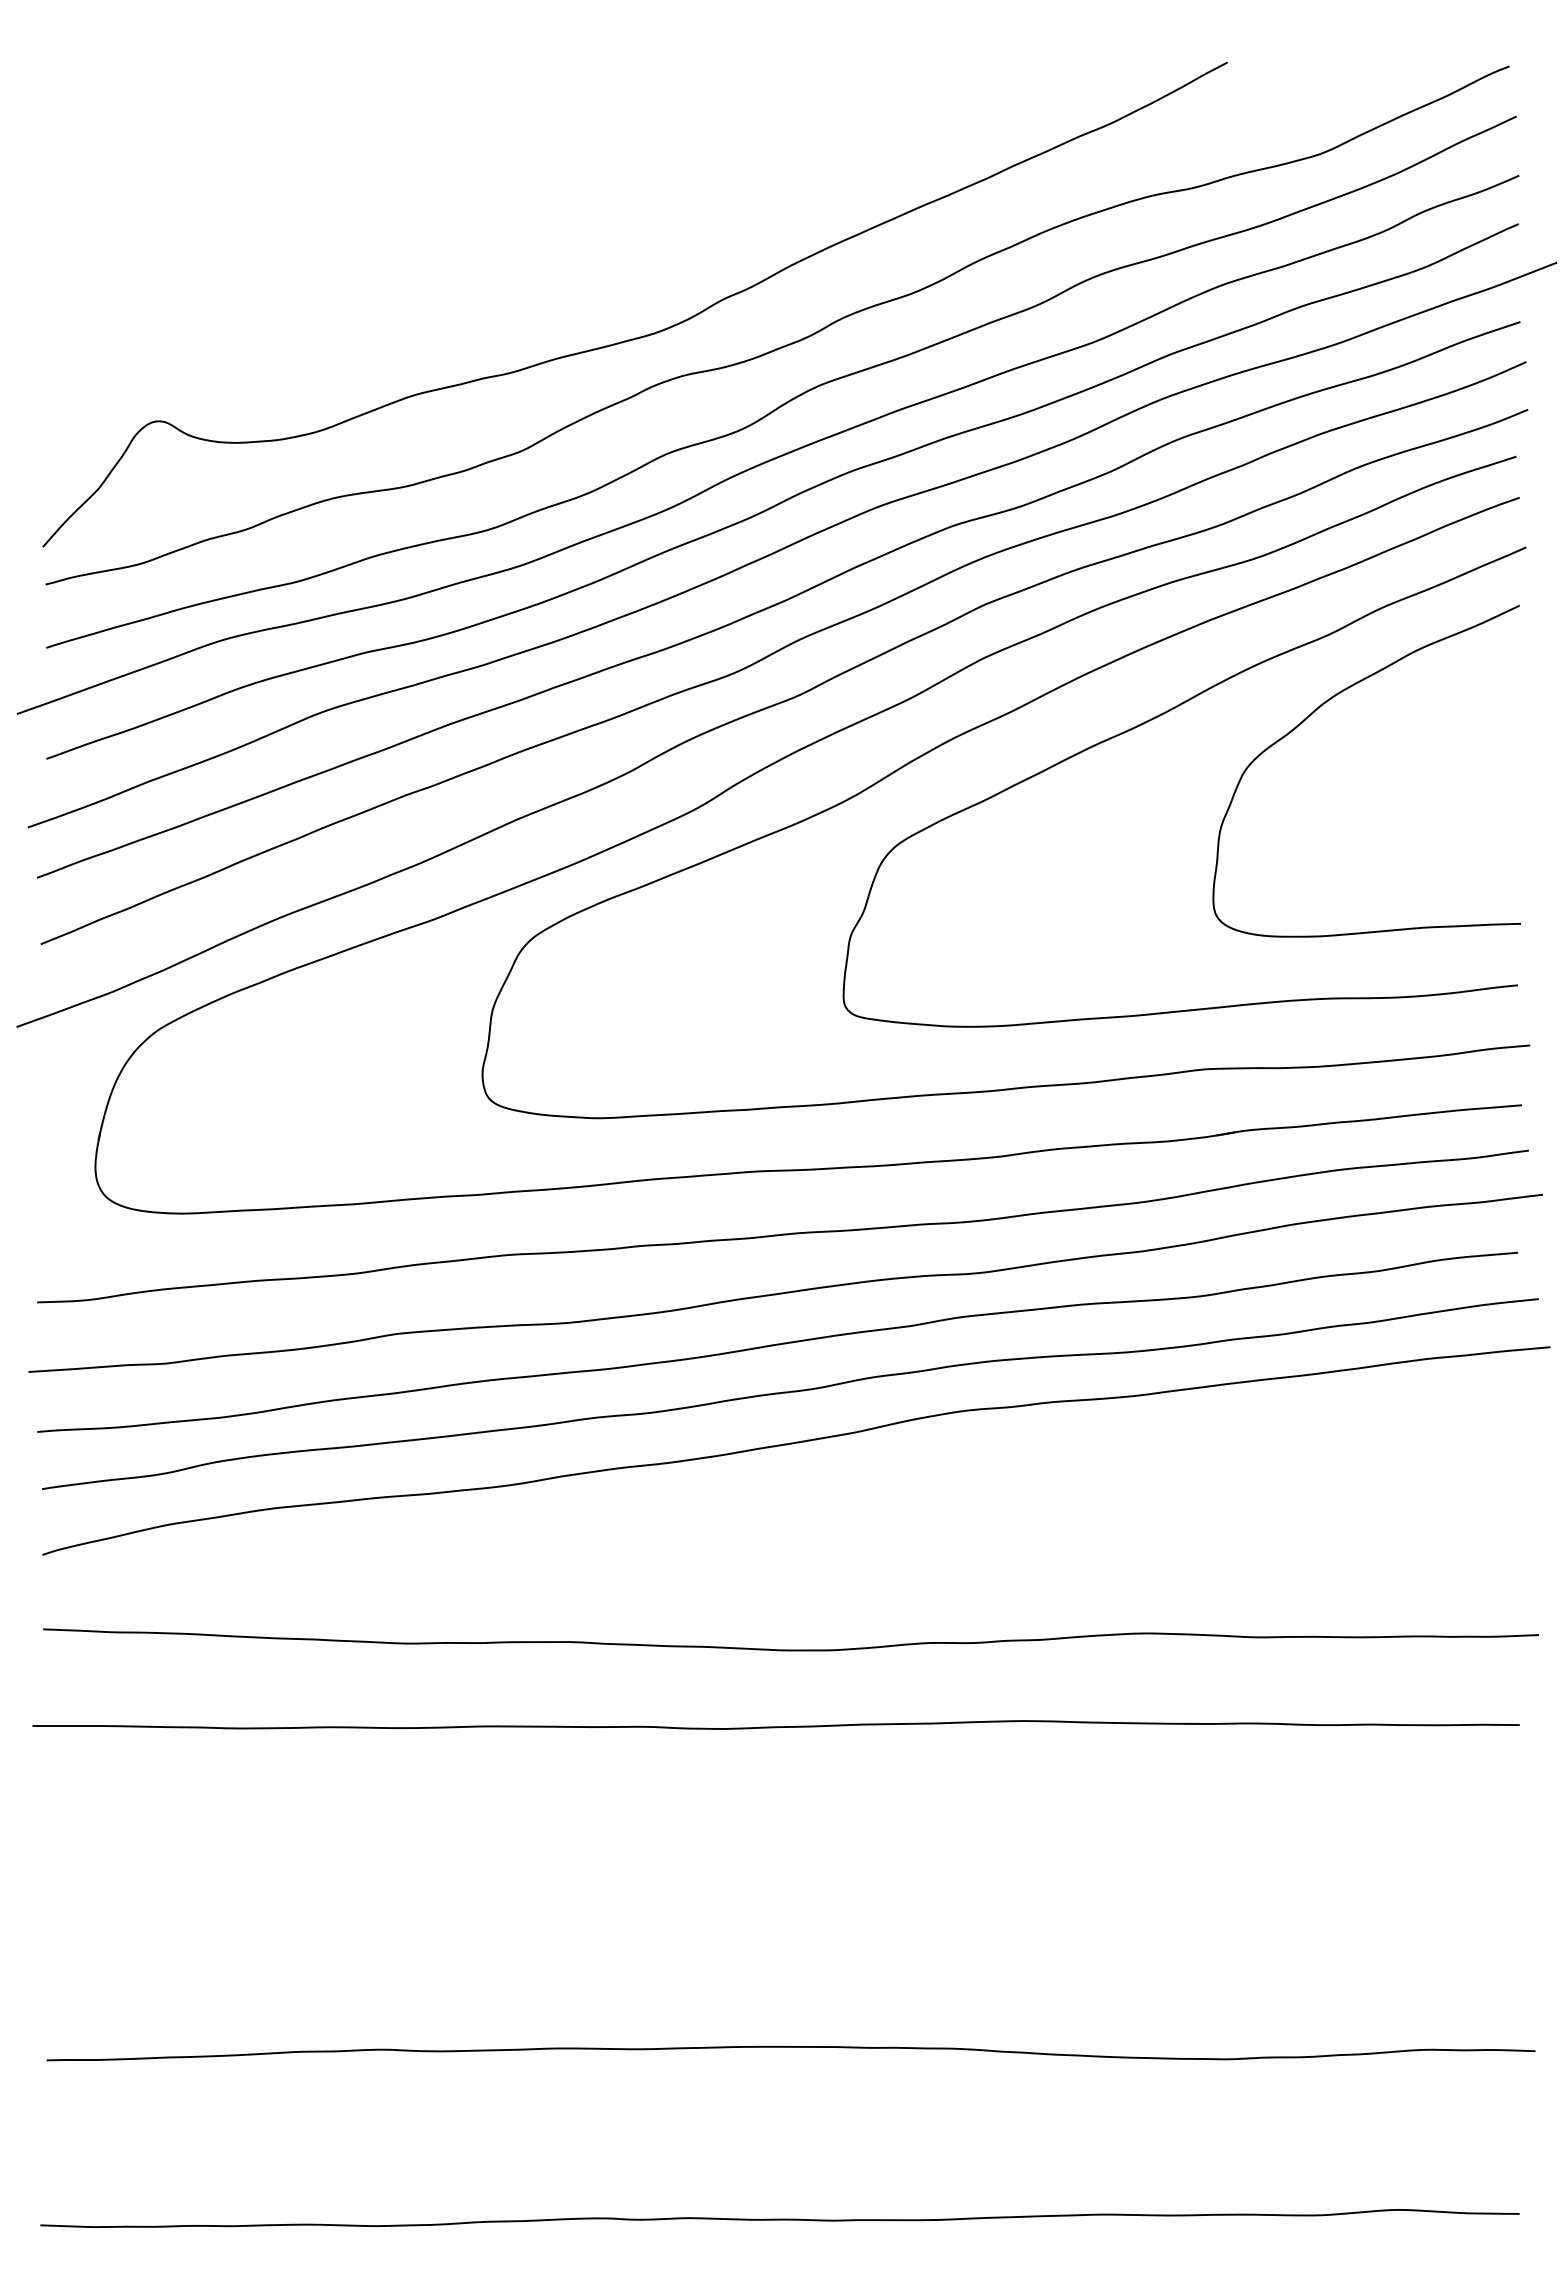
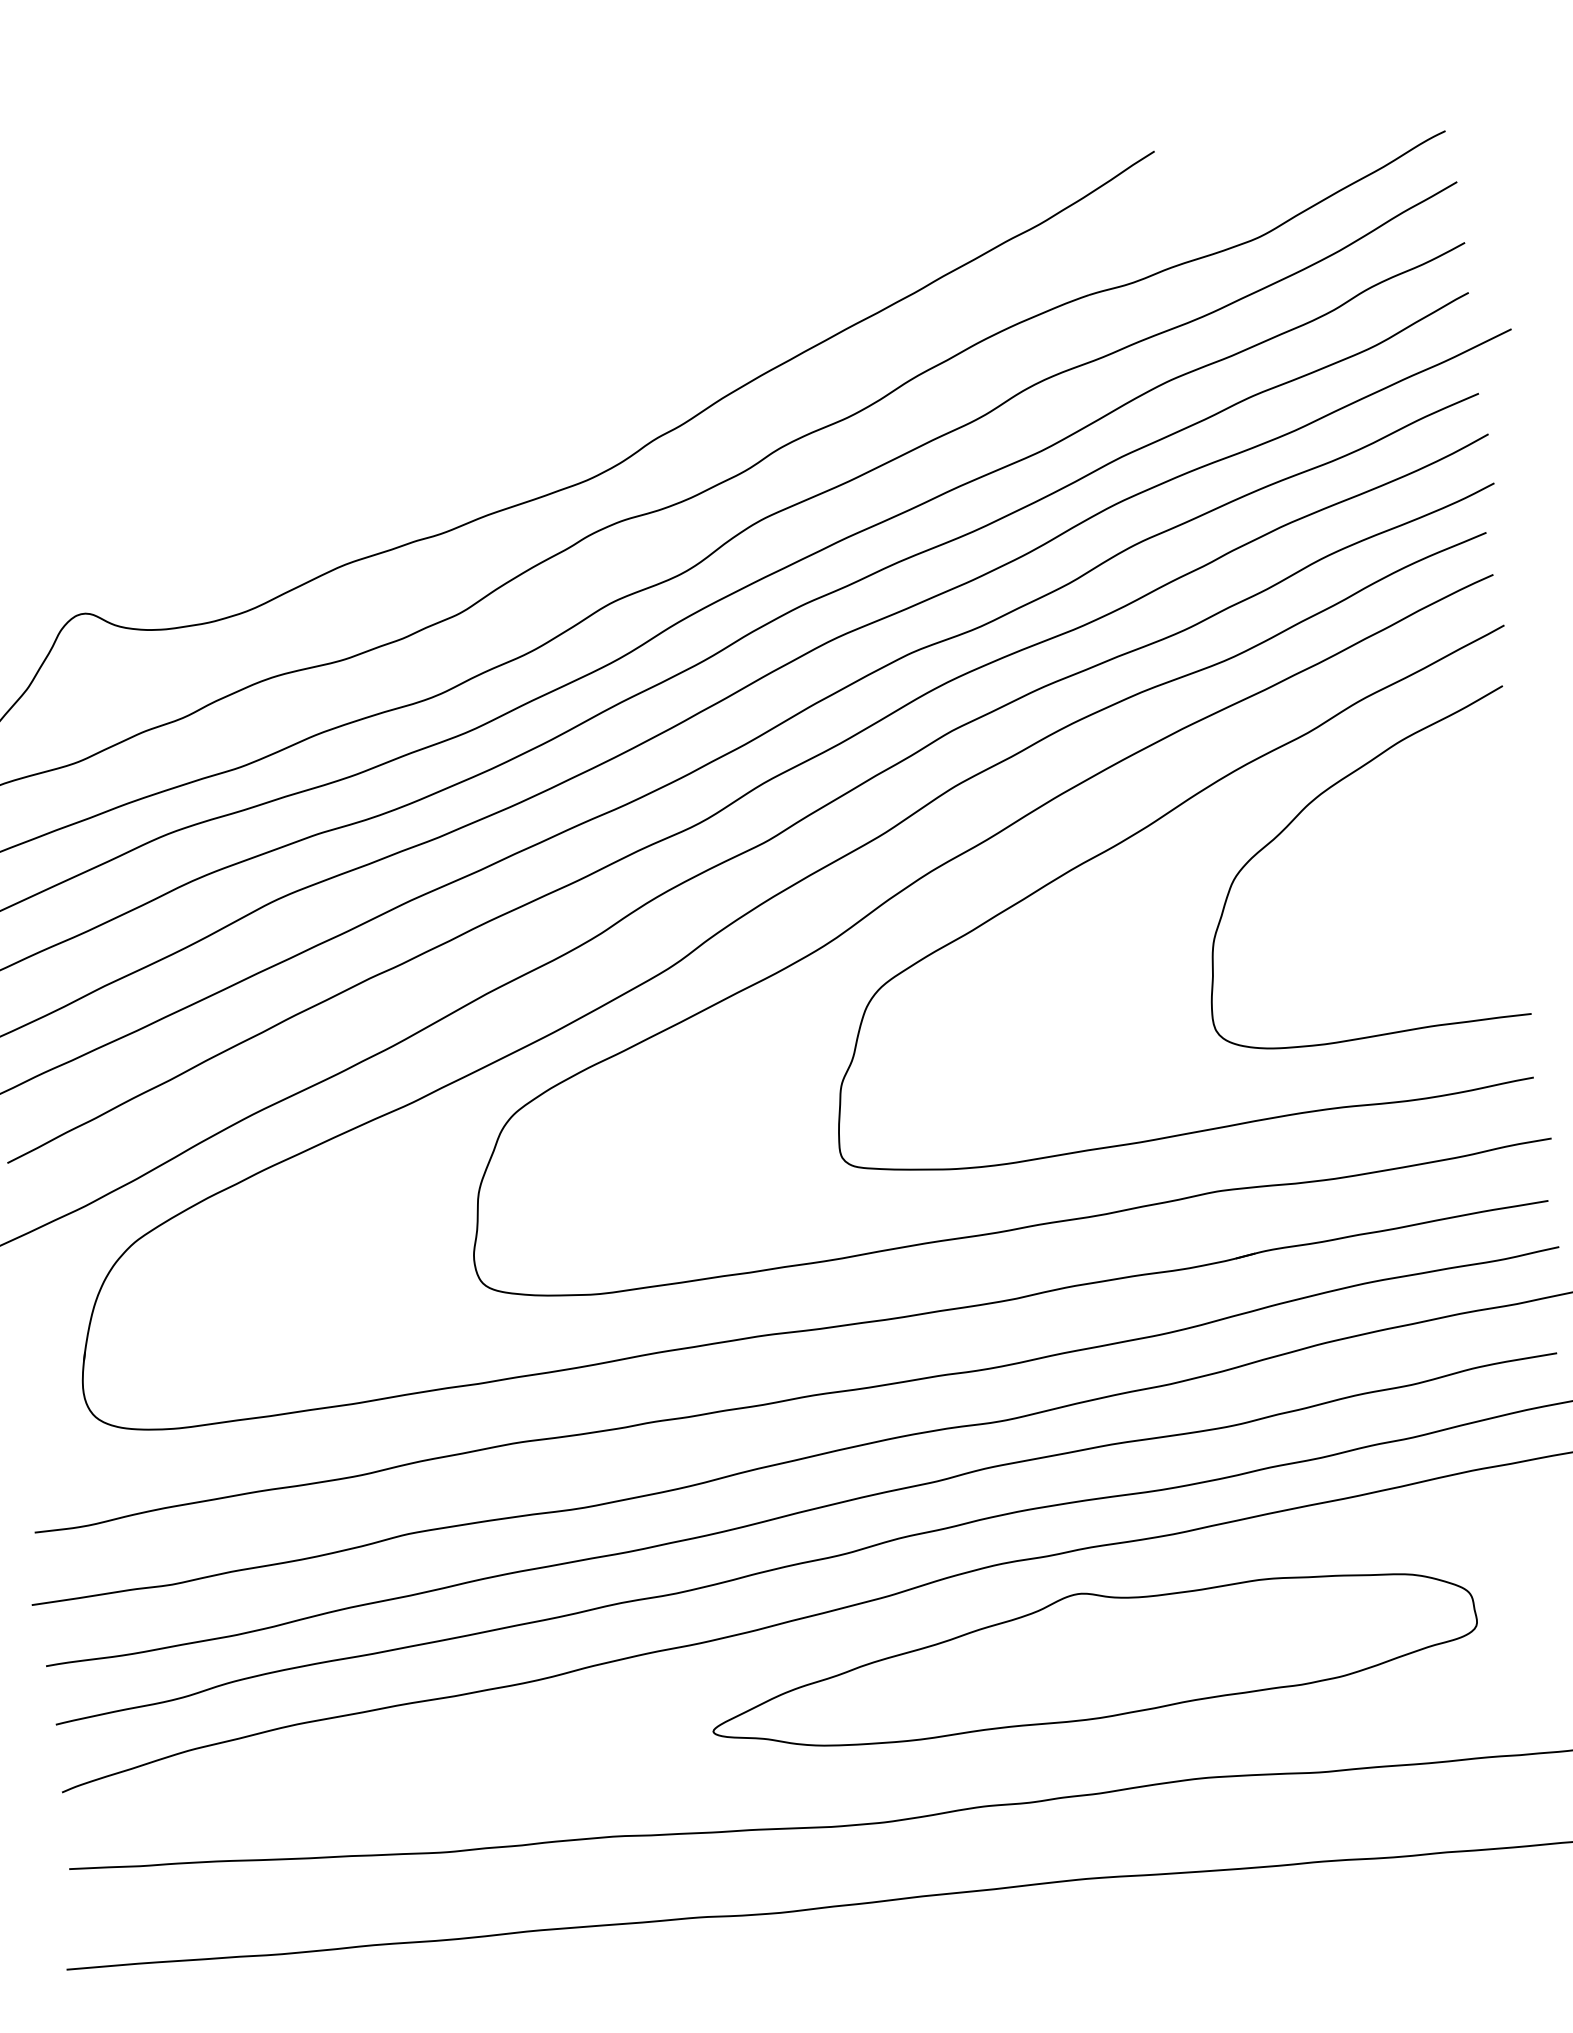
part: (1047, 1509) -> (1094, 1658), added

